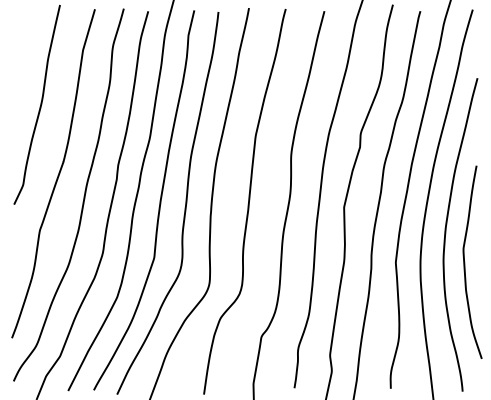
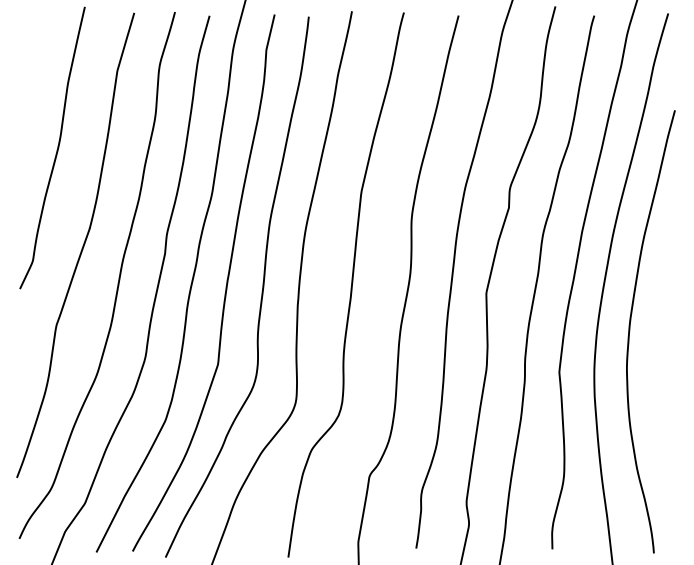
curve: (465, 262) -> (657, 371), removed

